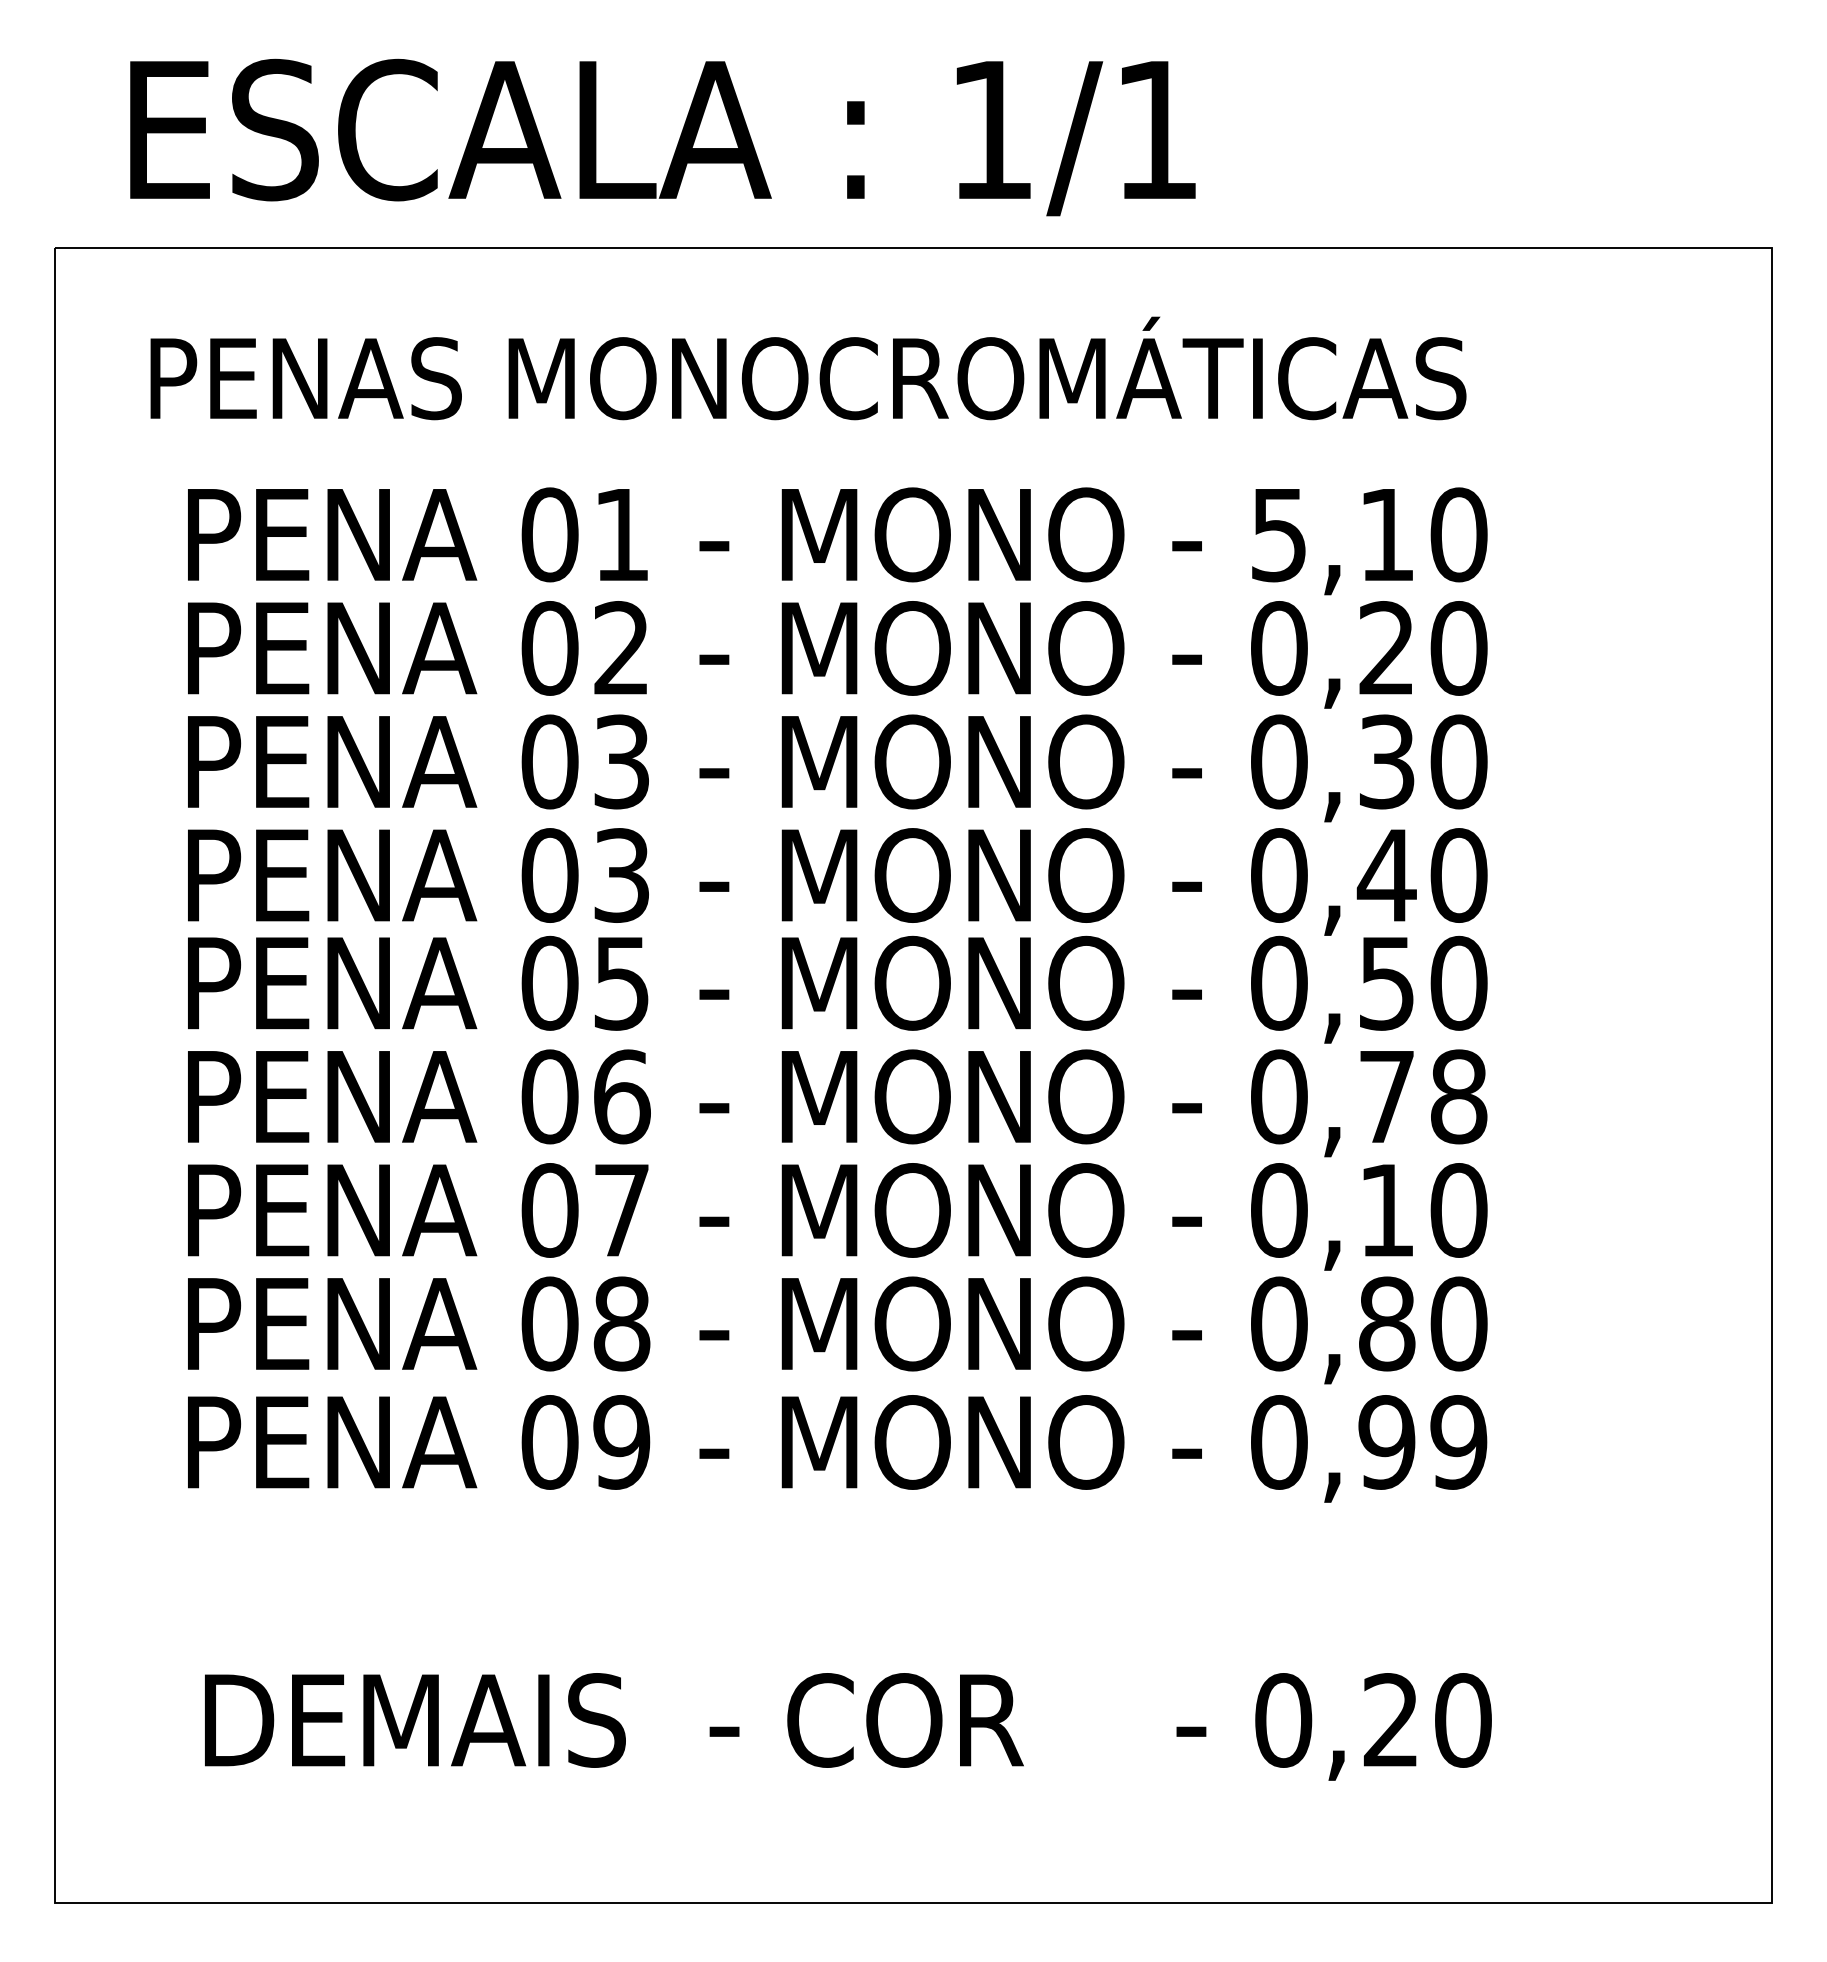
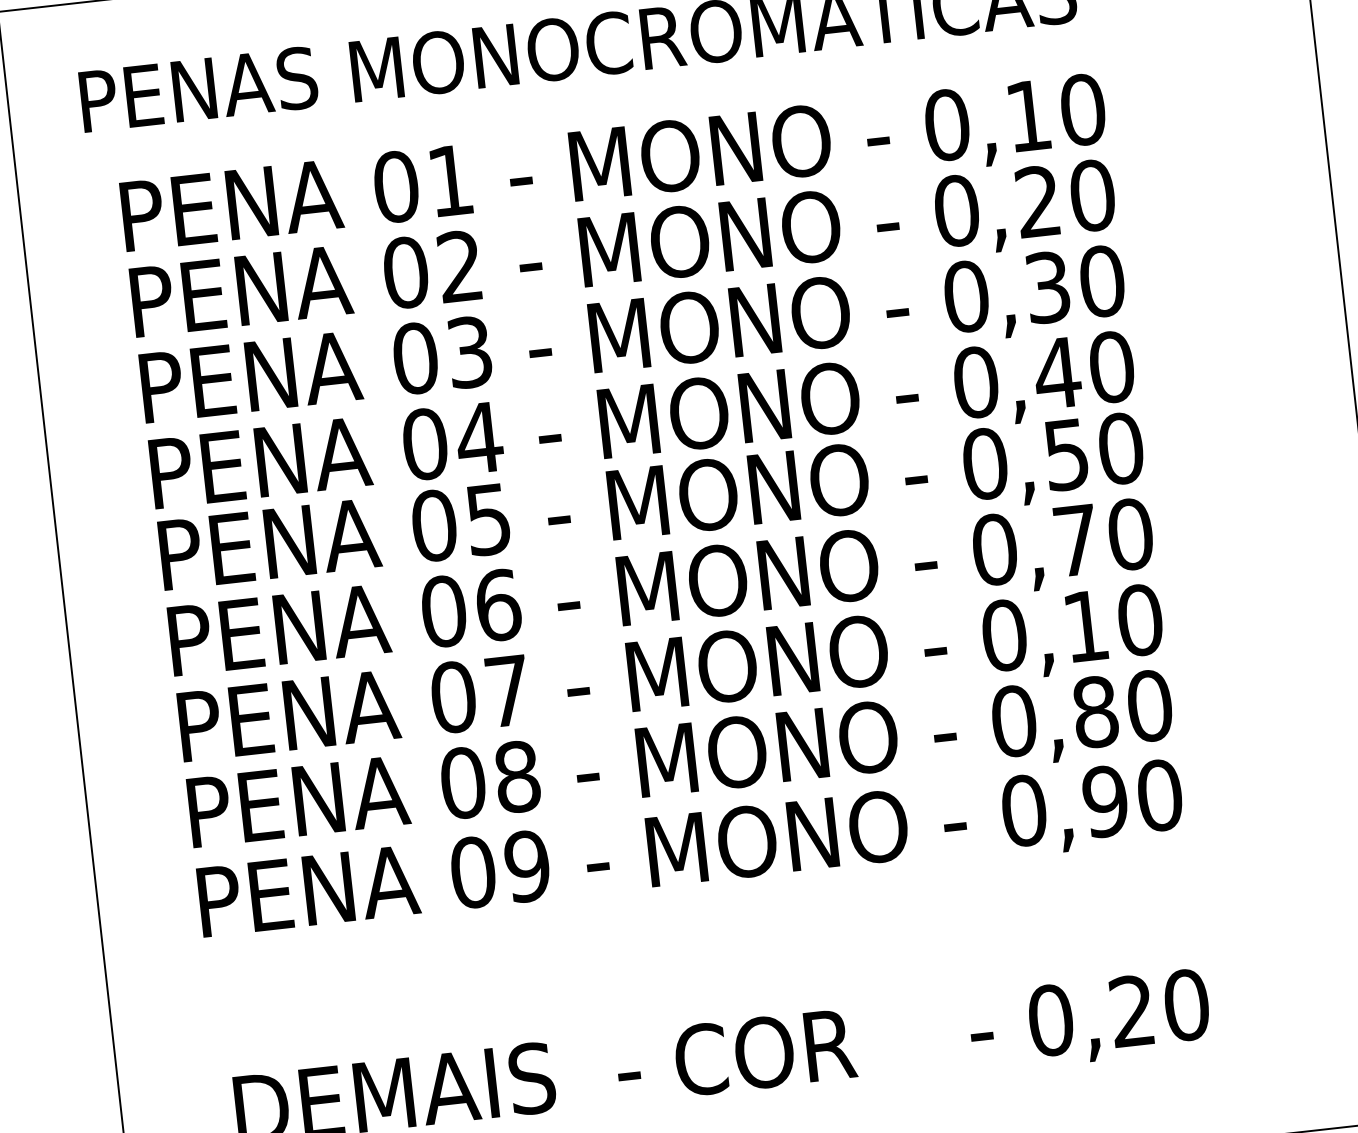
text: (1279, 534) -> (947, 124), 5,10 -> 0,10
text: (621, 875) -> (479, 438), 03 -> 04
text: (1458, 1096) -> (1130, 534), 0,78 -> 0,70
text: (1458, 1442) -> (1159, 795), 0,99 -> 0,90

